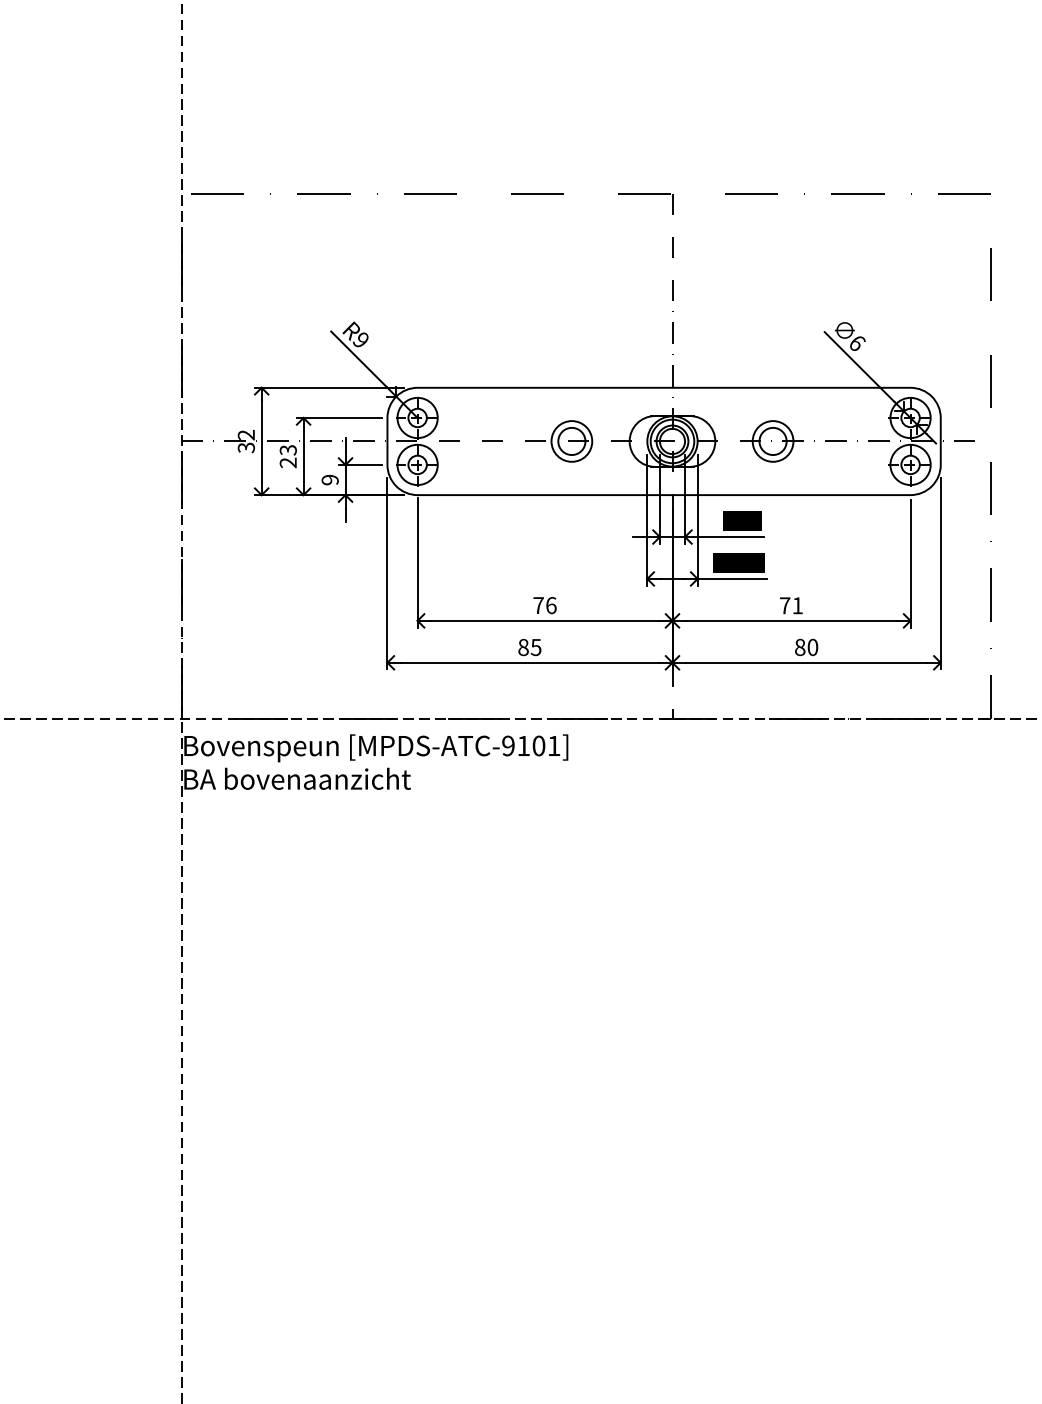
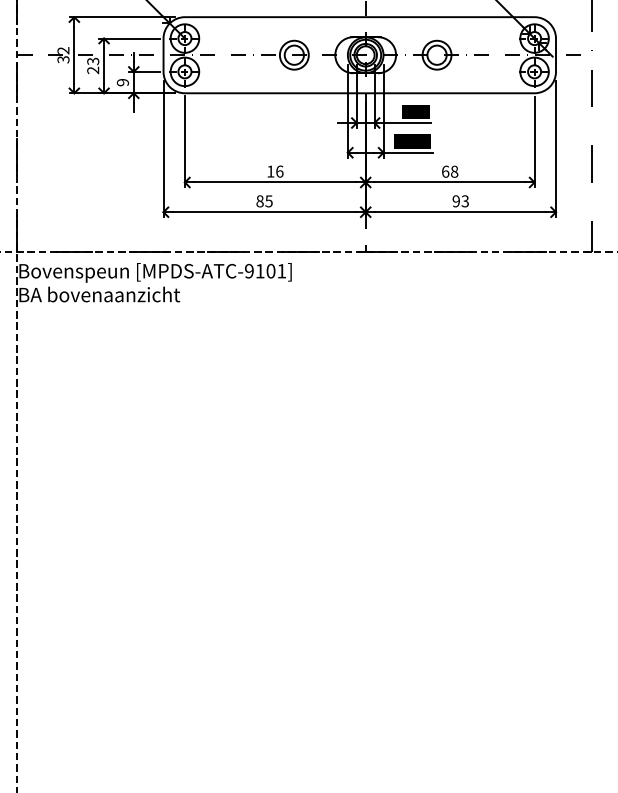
text: (538, 605) -> (270, 171), 76 -> 16
text: (791, 605) -> (450, 171), 71 -> 68
text: (806, 646) -> (460, 200), 80 -> 93

